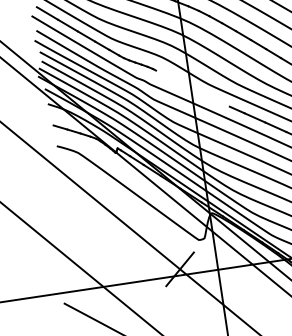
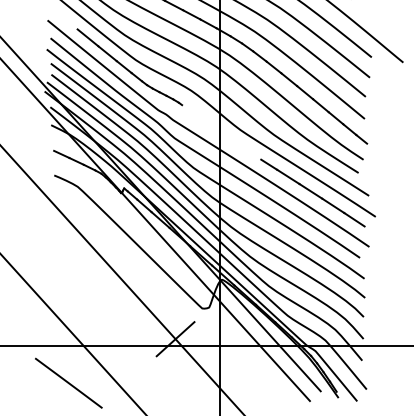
line: (47, 13) -> (66, 20), removed

